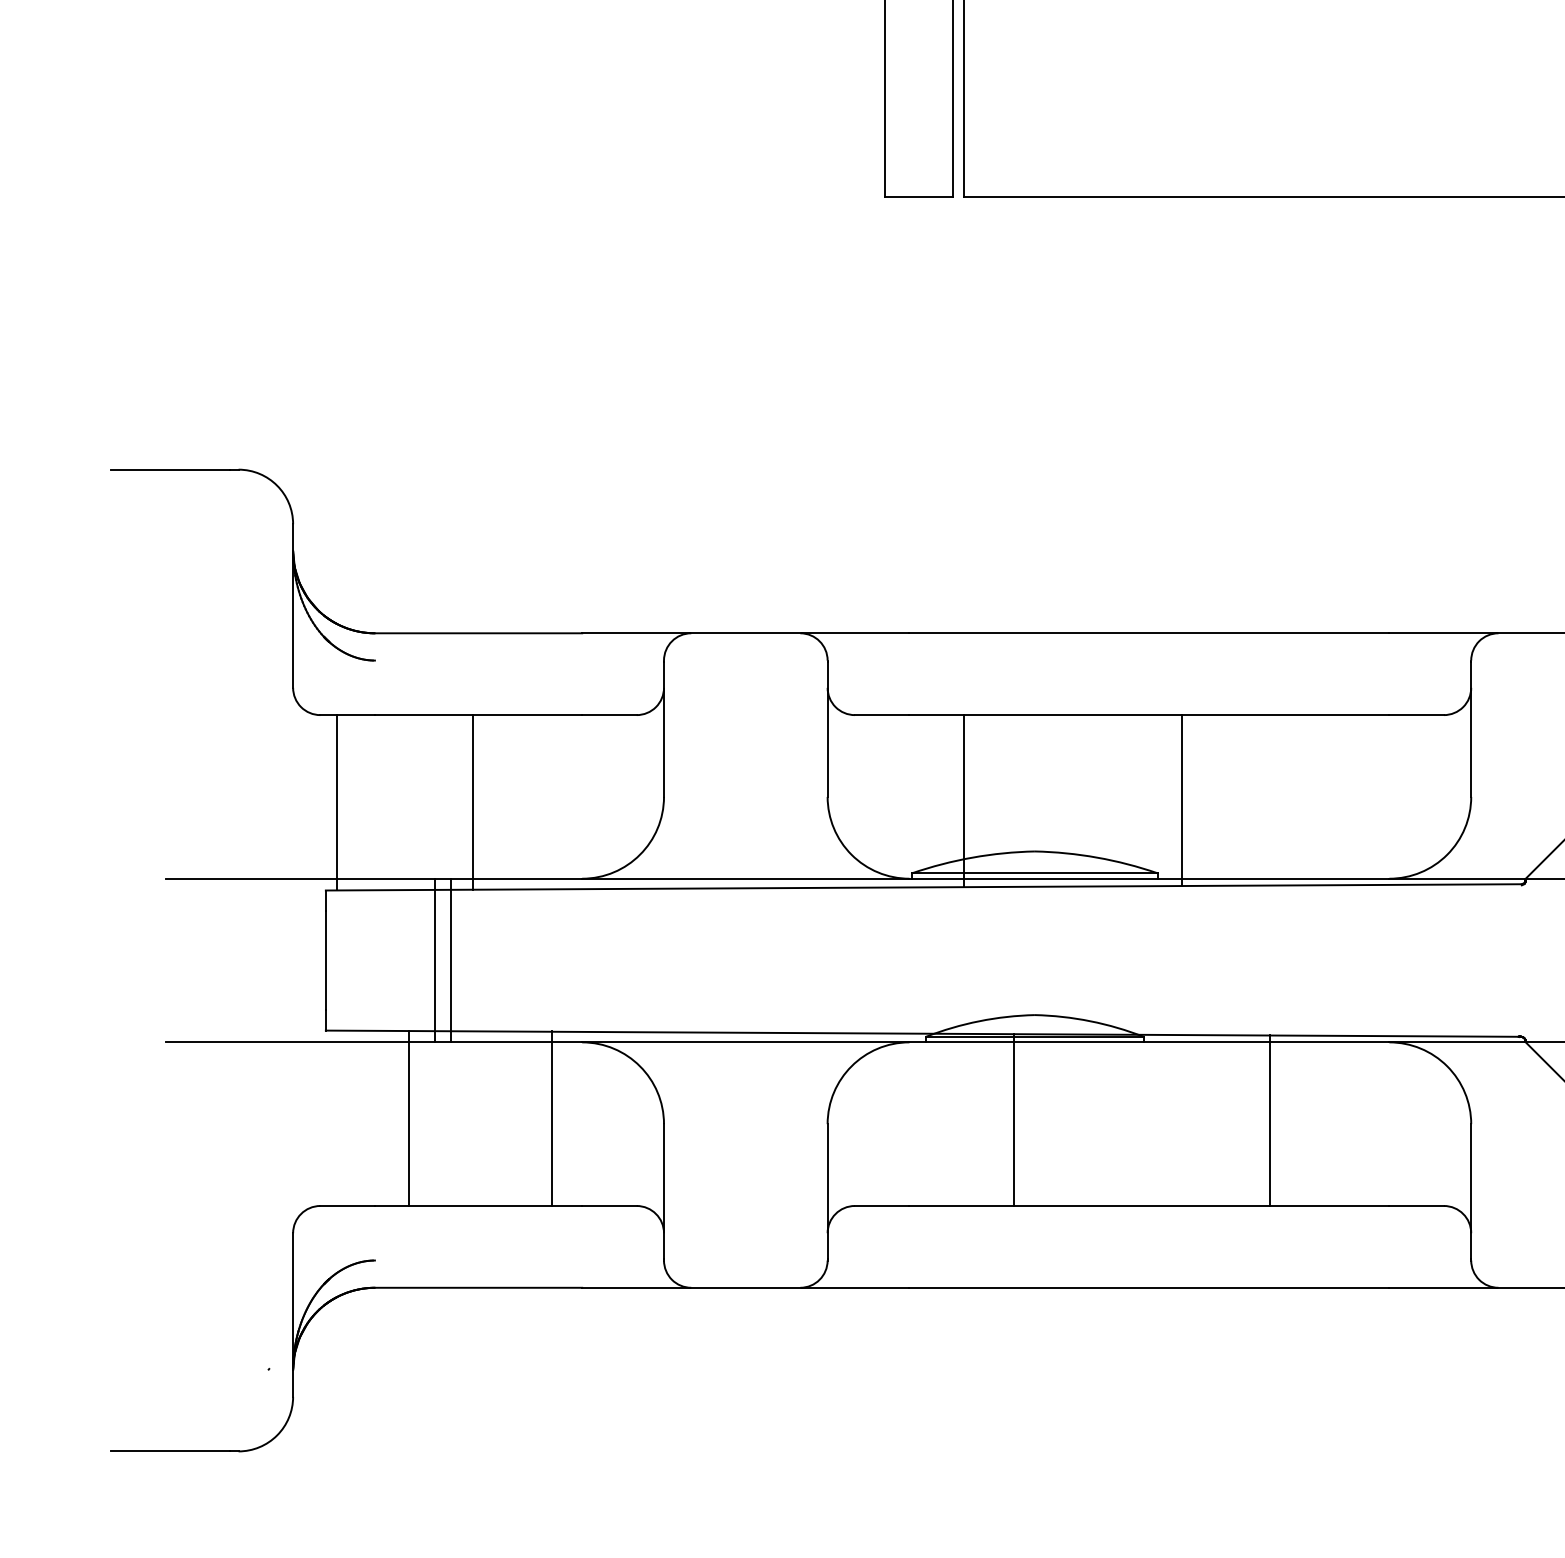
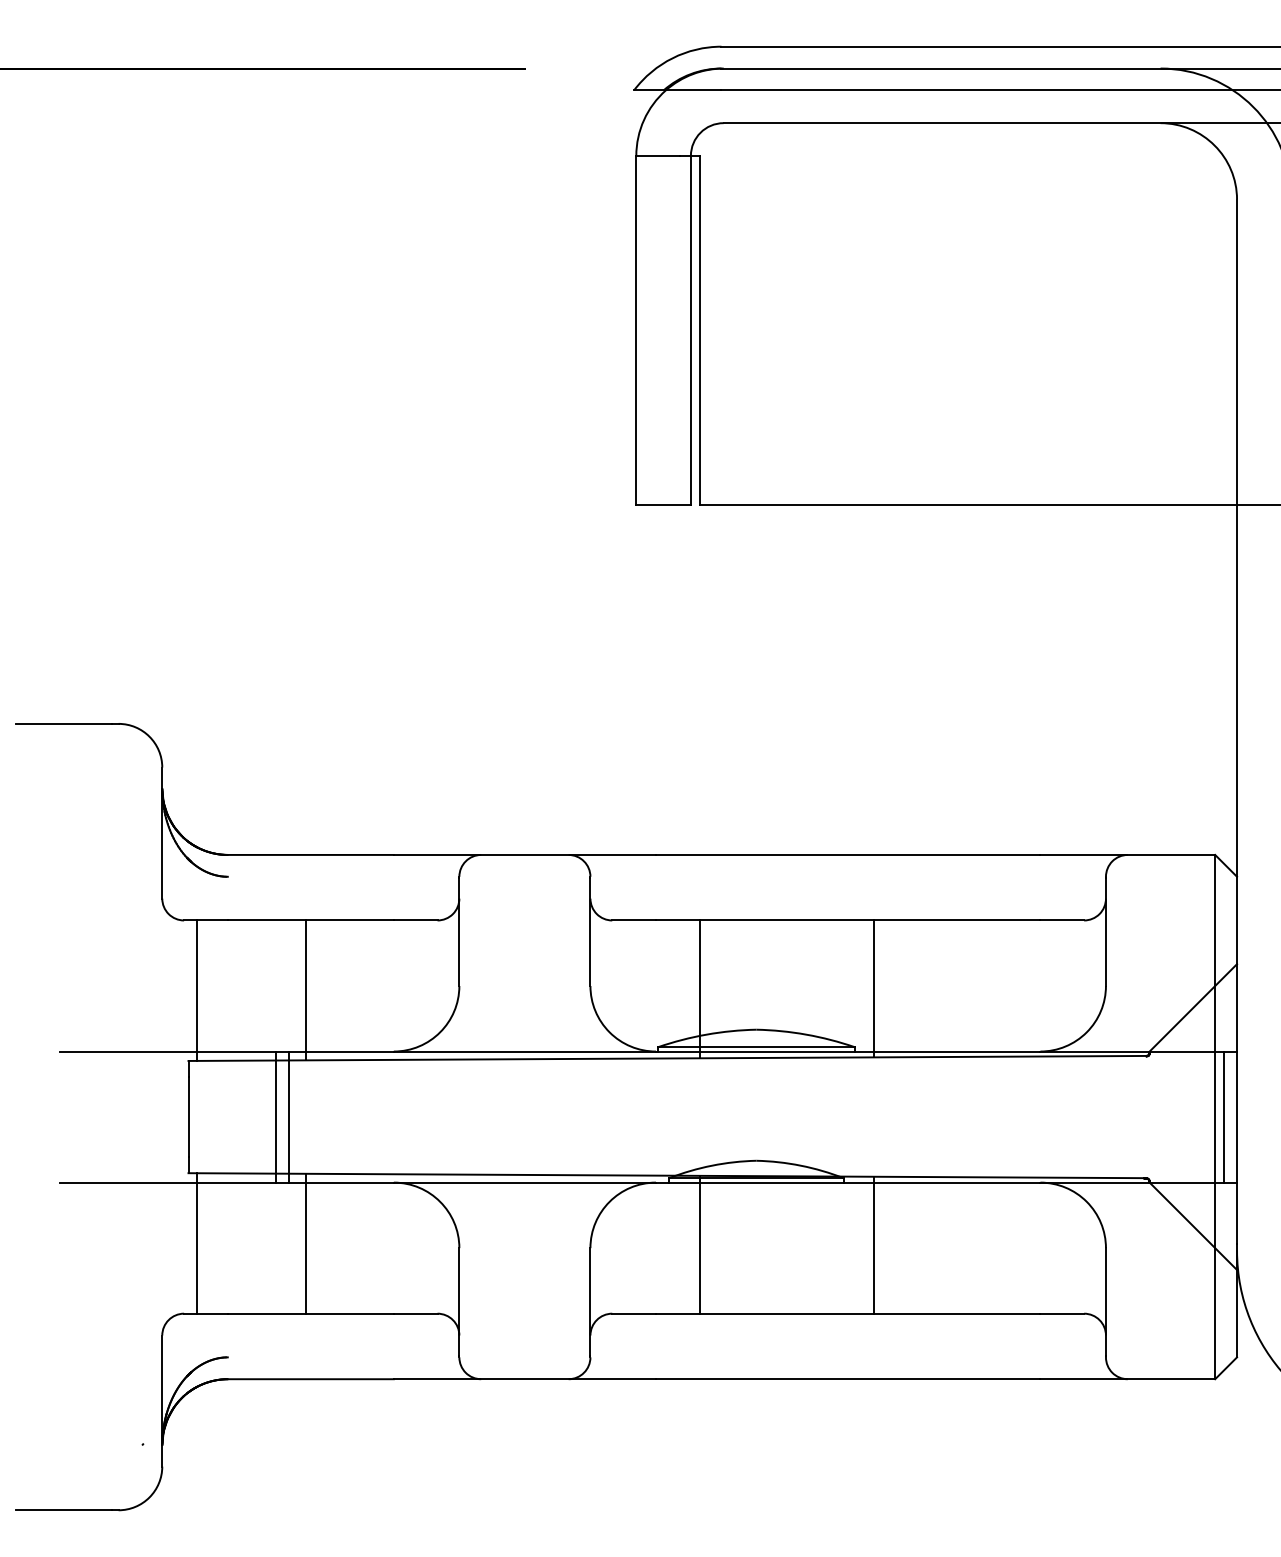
line: (409, 1118) -> (197, 1243), moved
line: (551, 1118) -> (306, 1243), moved
line: (1013, 1119) -> (699, 1244), moved
line: (1269, 1119) -> (874, 1244), moved

